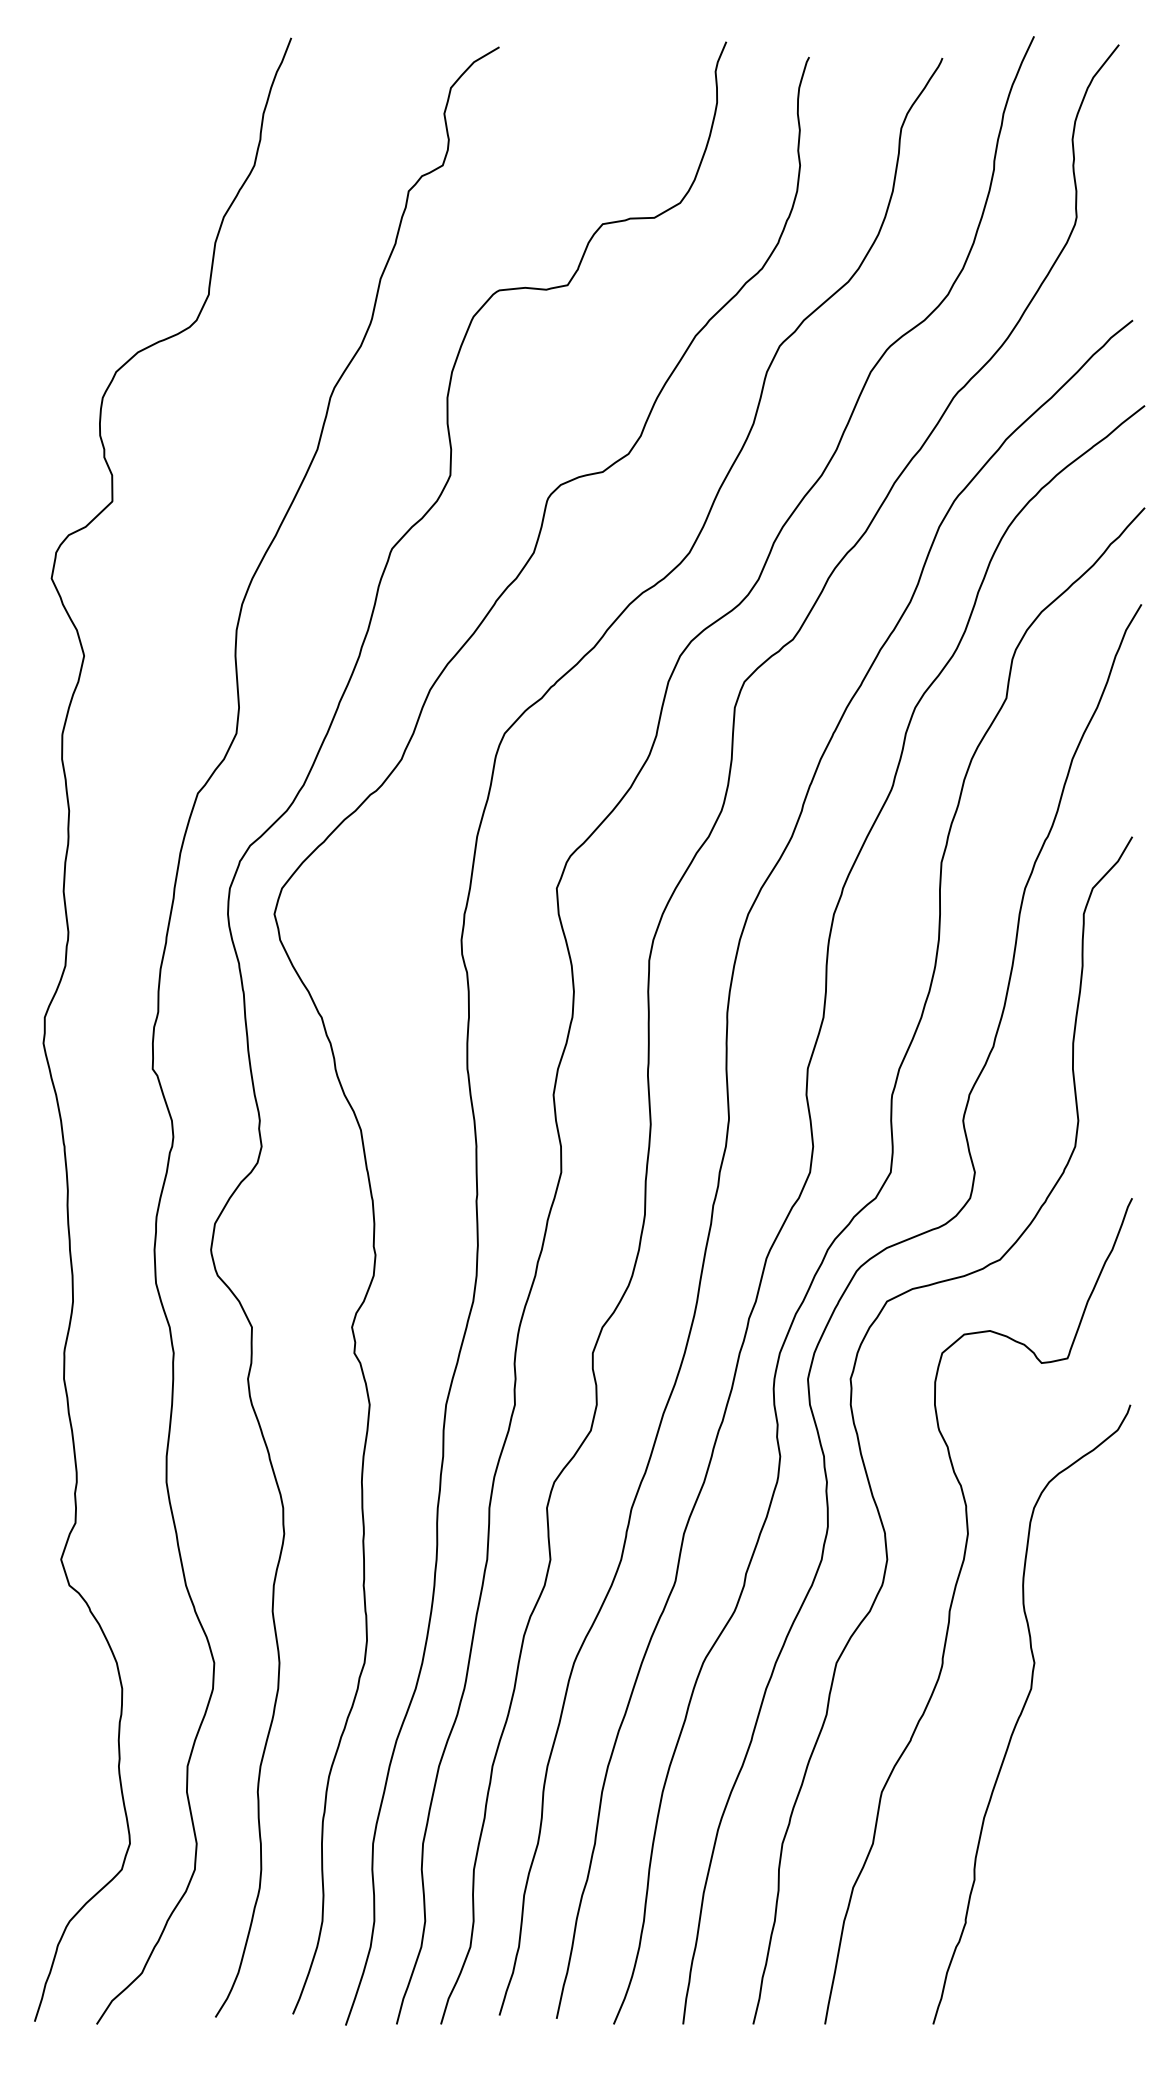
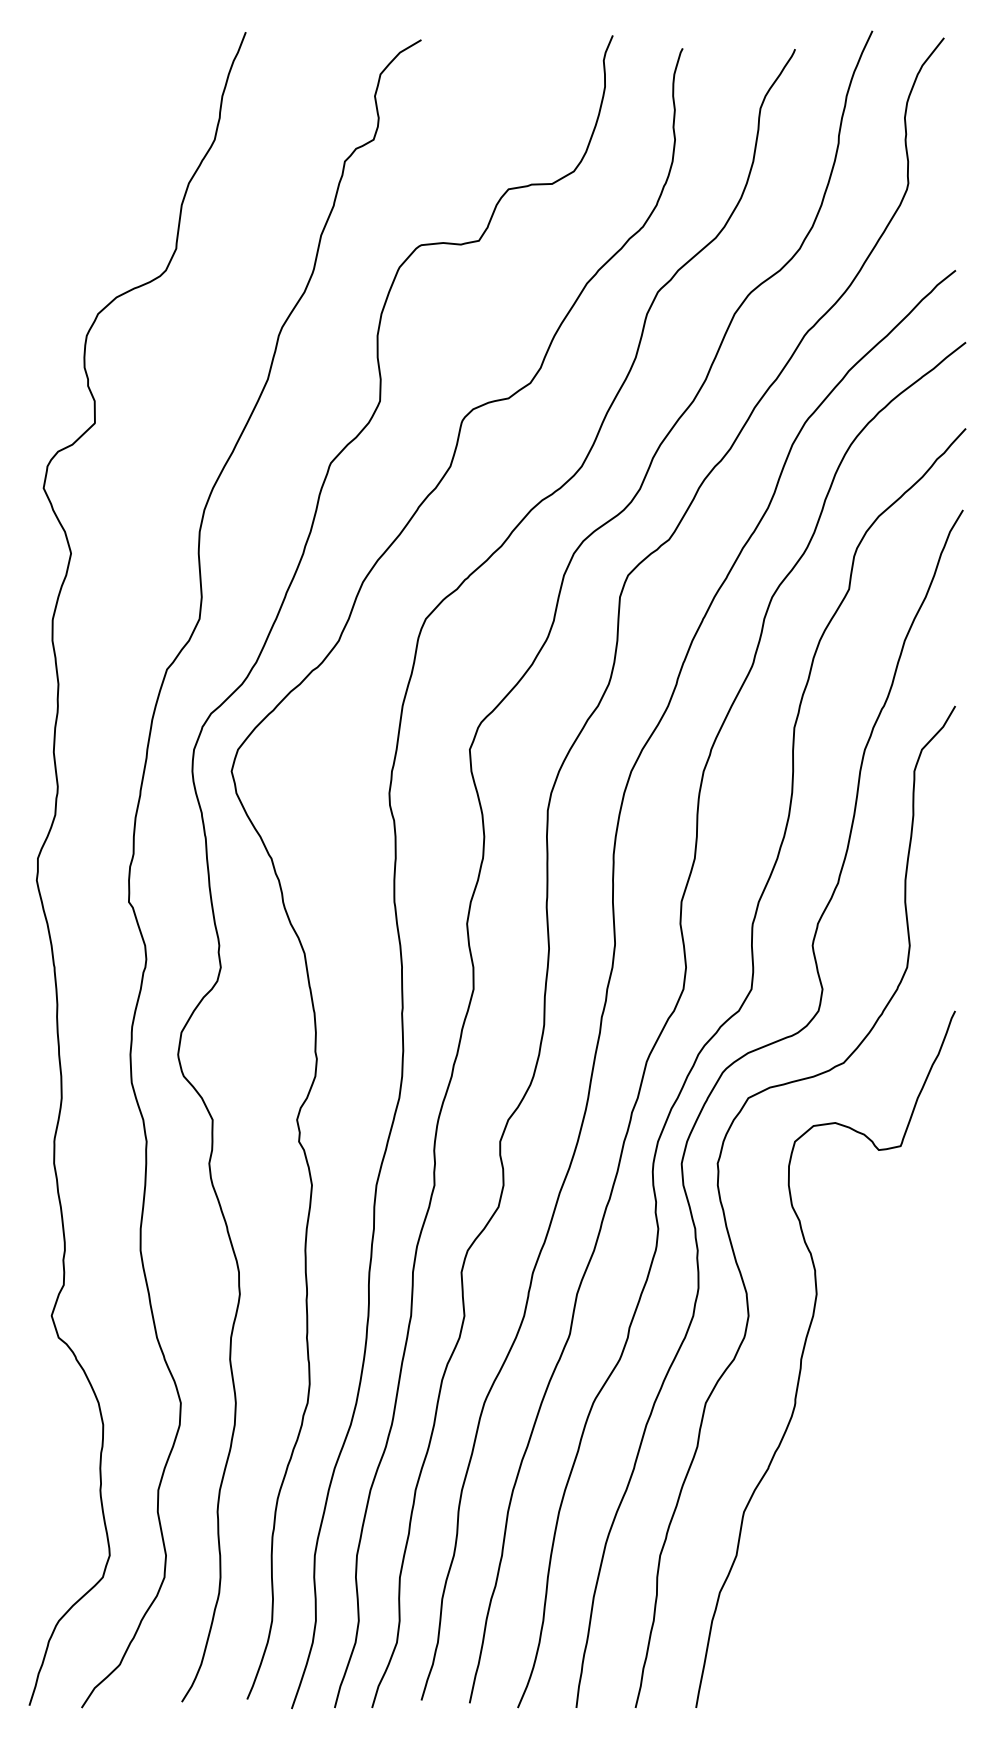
curve: (1023, 1710) -> (863, 1443), removed

